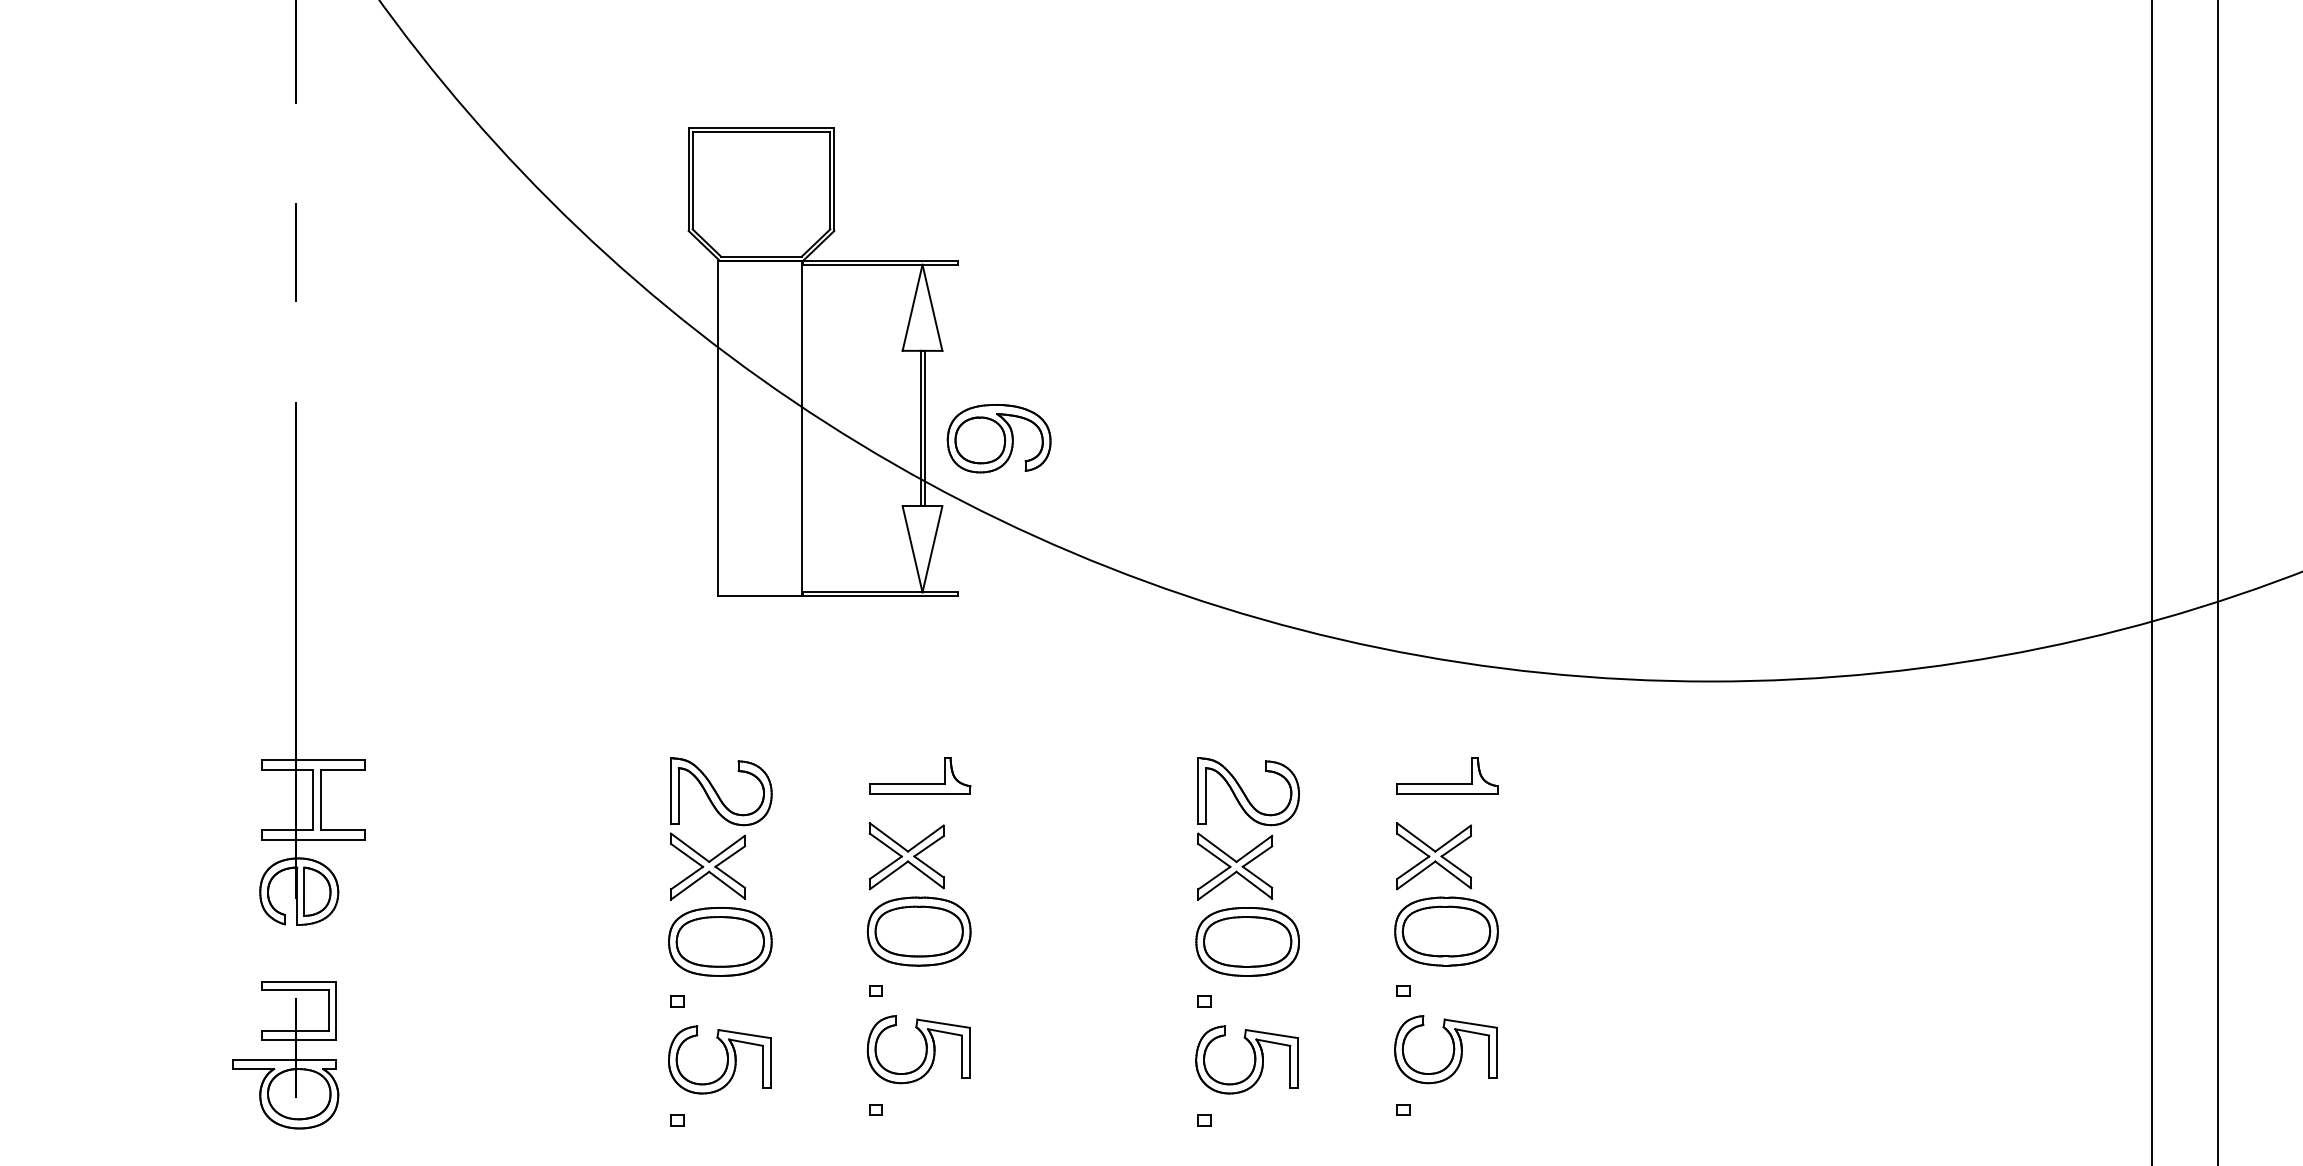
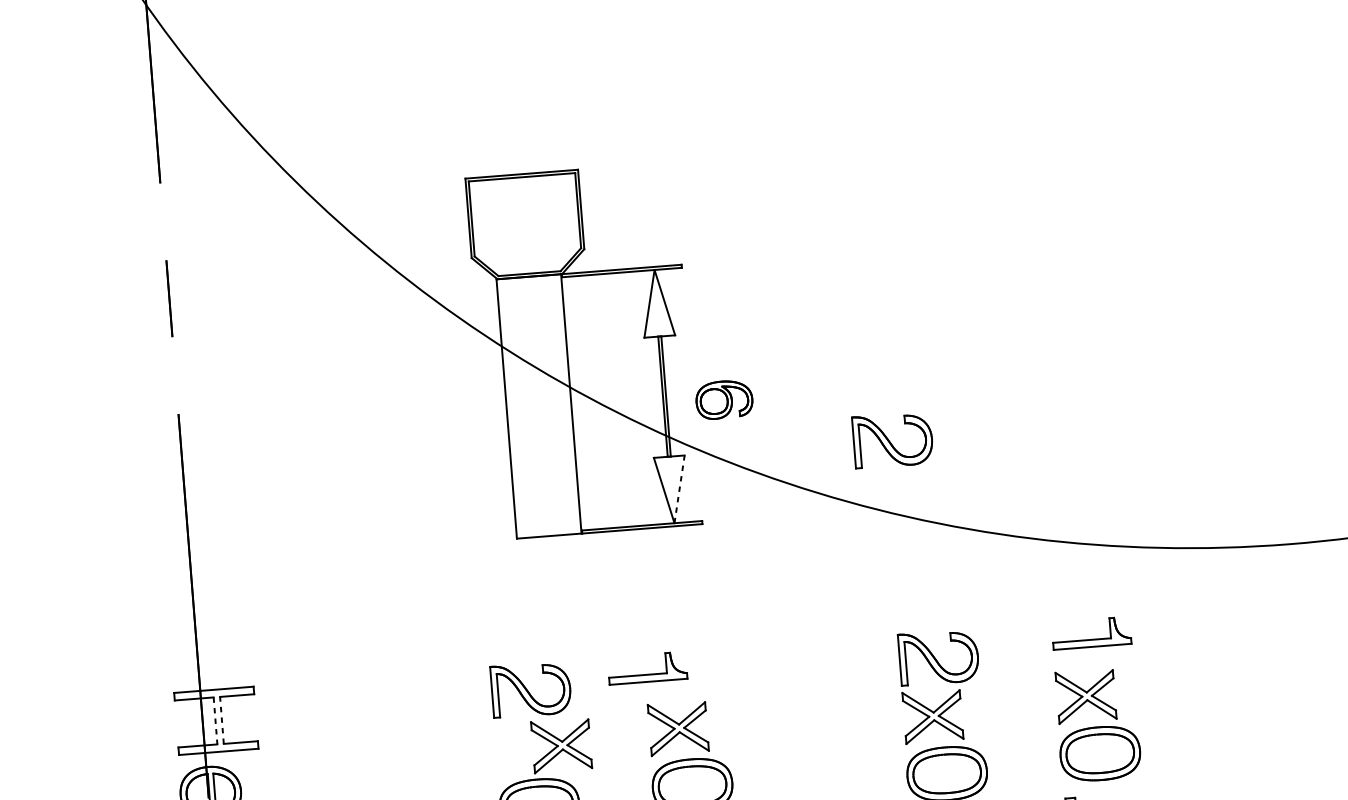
part: (998, 438) -> (723, 399), size x0.7
part: (1211, 507) -> (892, 440), added
line: (932, 548) -> (679, 488), solid -> dashed
part: (920, 783) -> (648, 674), moved
line: (320, 799) -> (221, 720), solid -> dashed
line: (312, 800) -> (215, 721), solid -> dashed
part: (707, 866) -> (561, 745), moved

